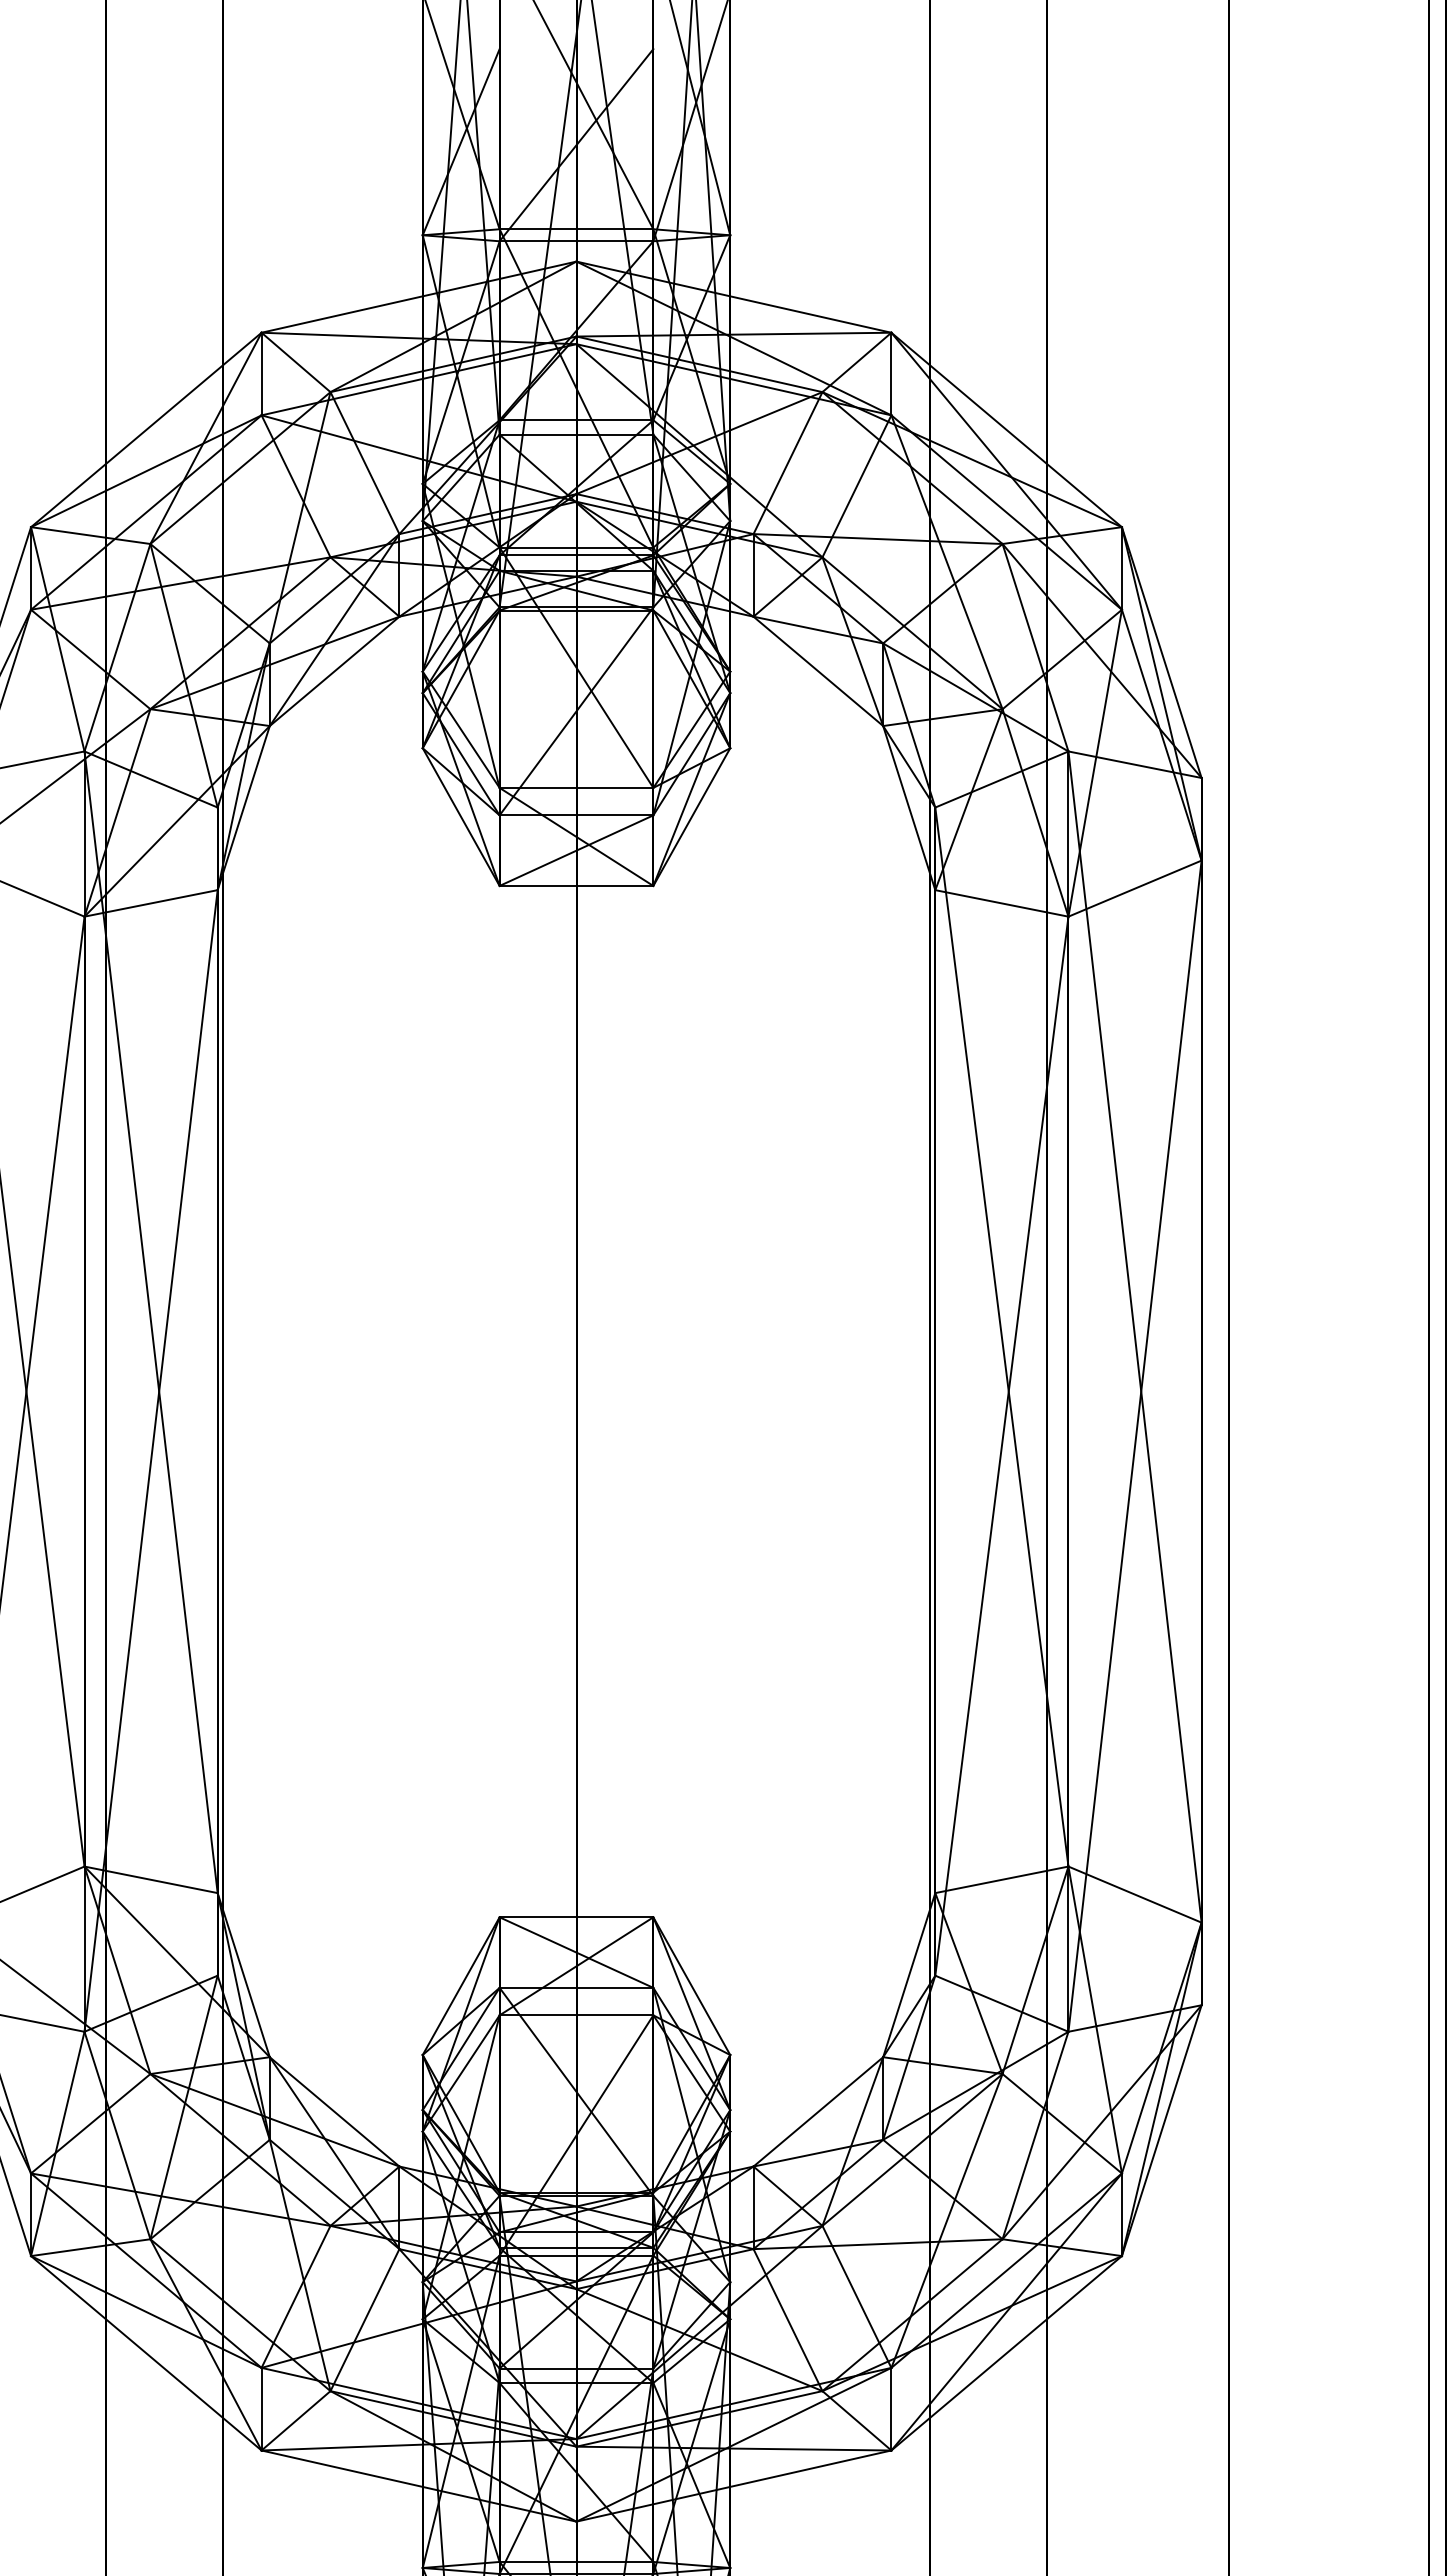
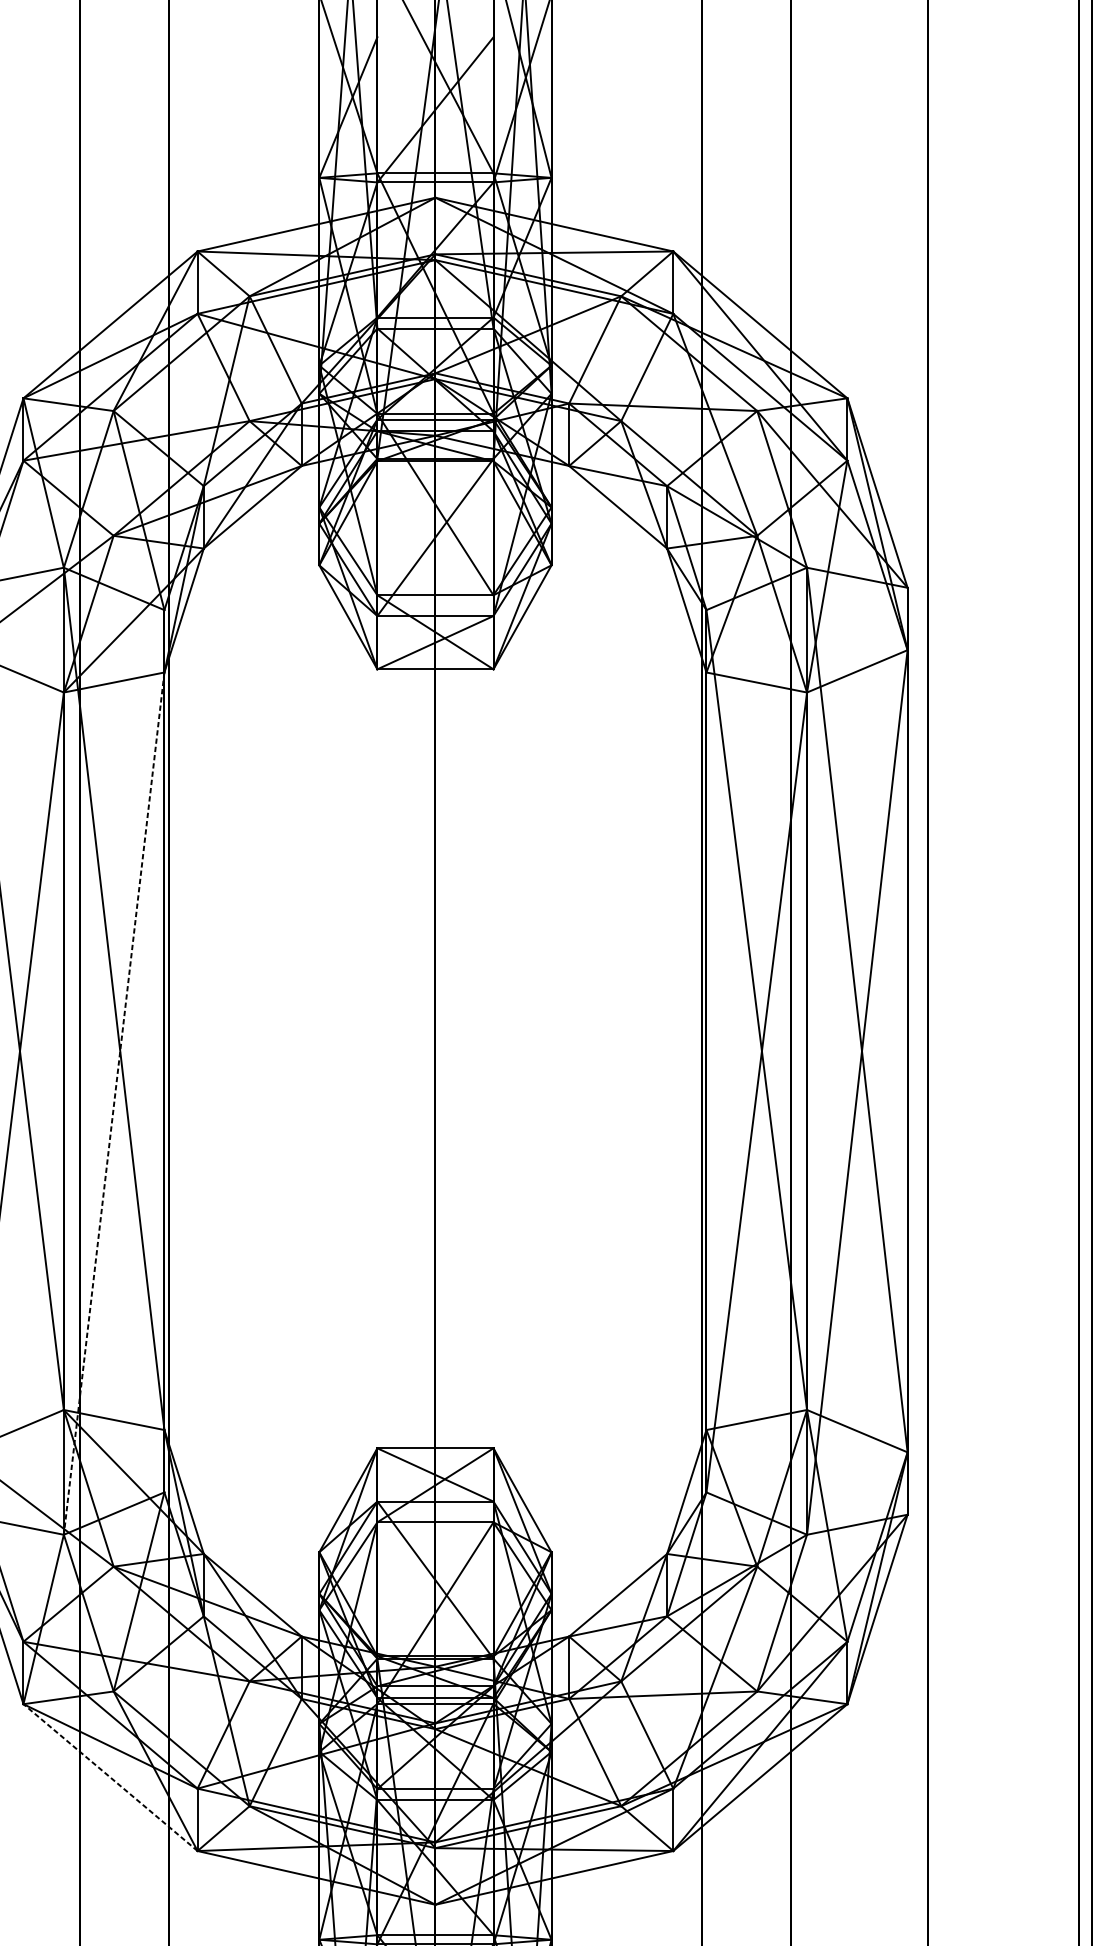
line: (151, 1460) -> (114, 1103), solid -> dashed
line: (146, 2353) -> (110, 1777), solid -> dashed

